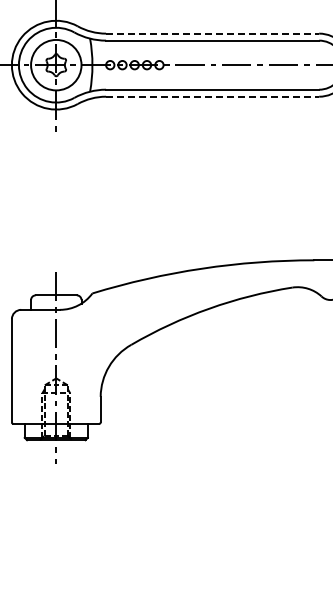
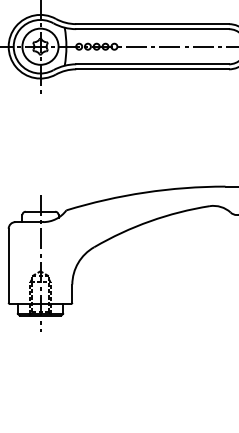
line: (212, 33) -> (152, 24), dashed -> solid
line: (212, 96) -> (152, 69), dashed -> solid

